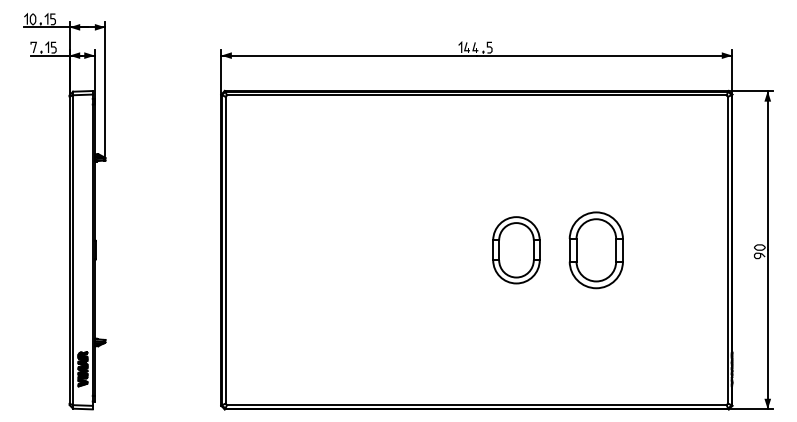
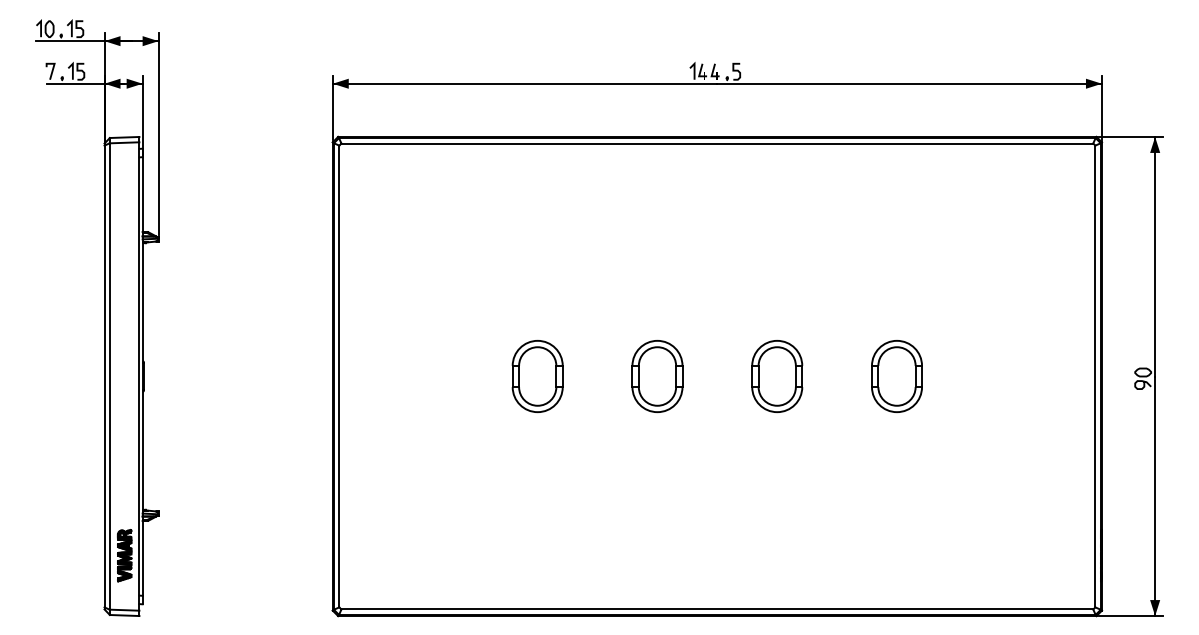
part: (357, 249) -> (537, 375), added
part: (436, 249) -> (656, 375), added
part: (516, 249) -> (777, 375), size x0.71
part: (595, 249) -> (895, 375), size x0.62

